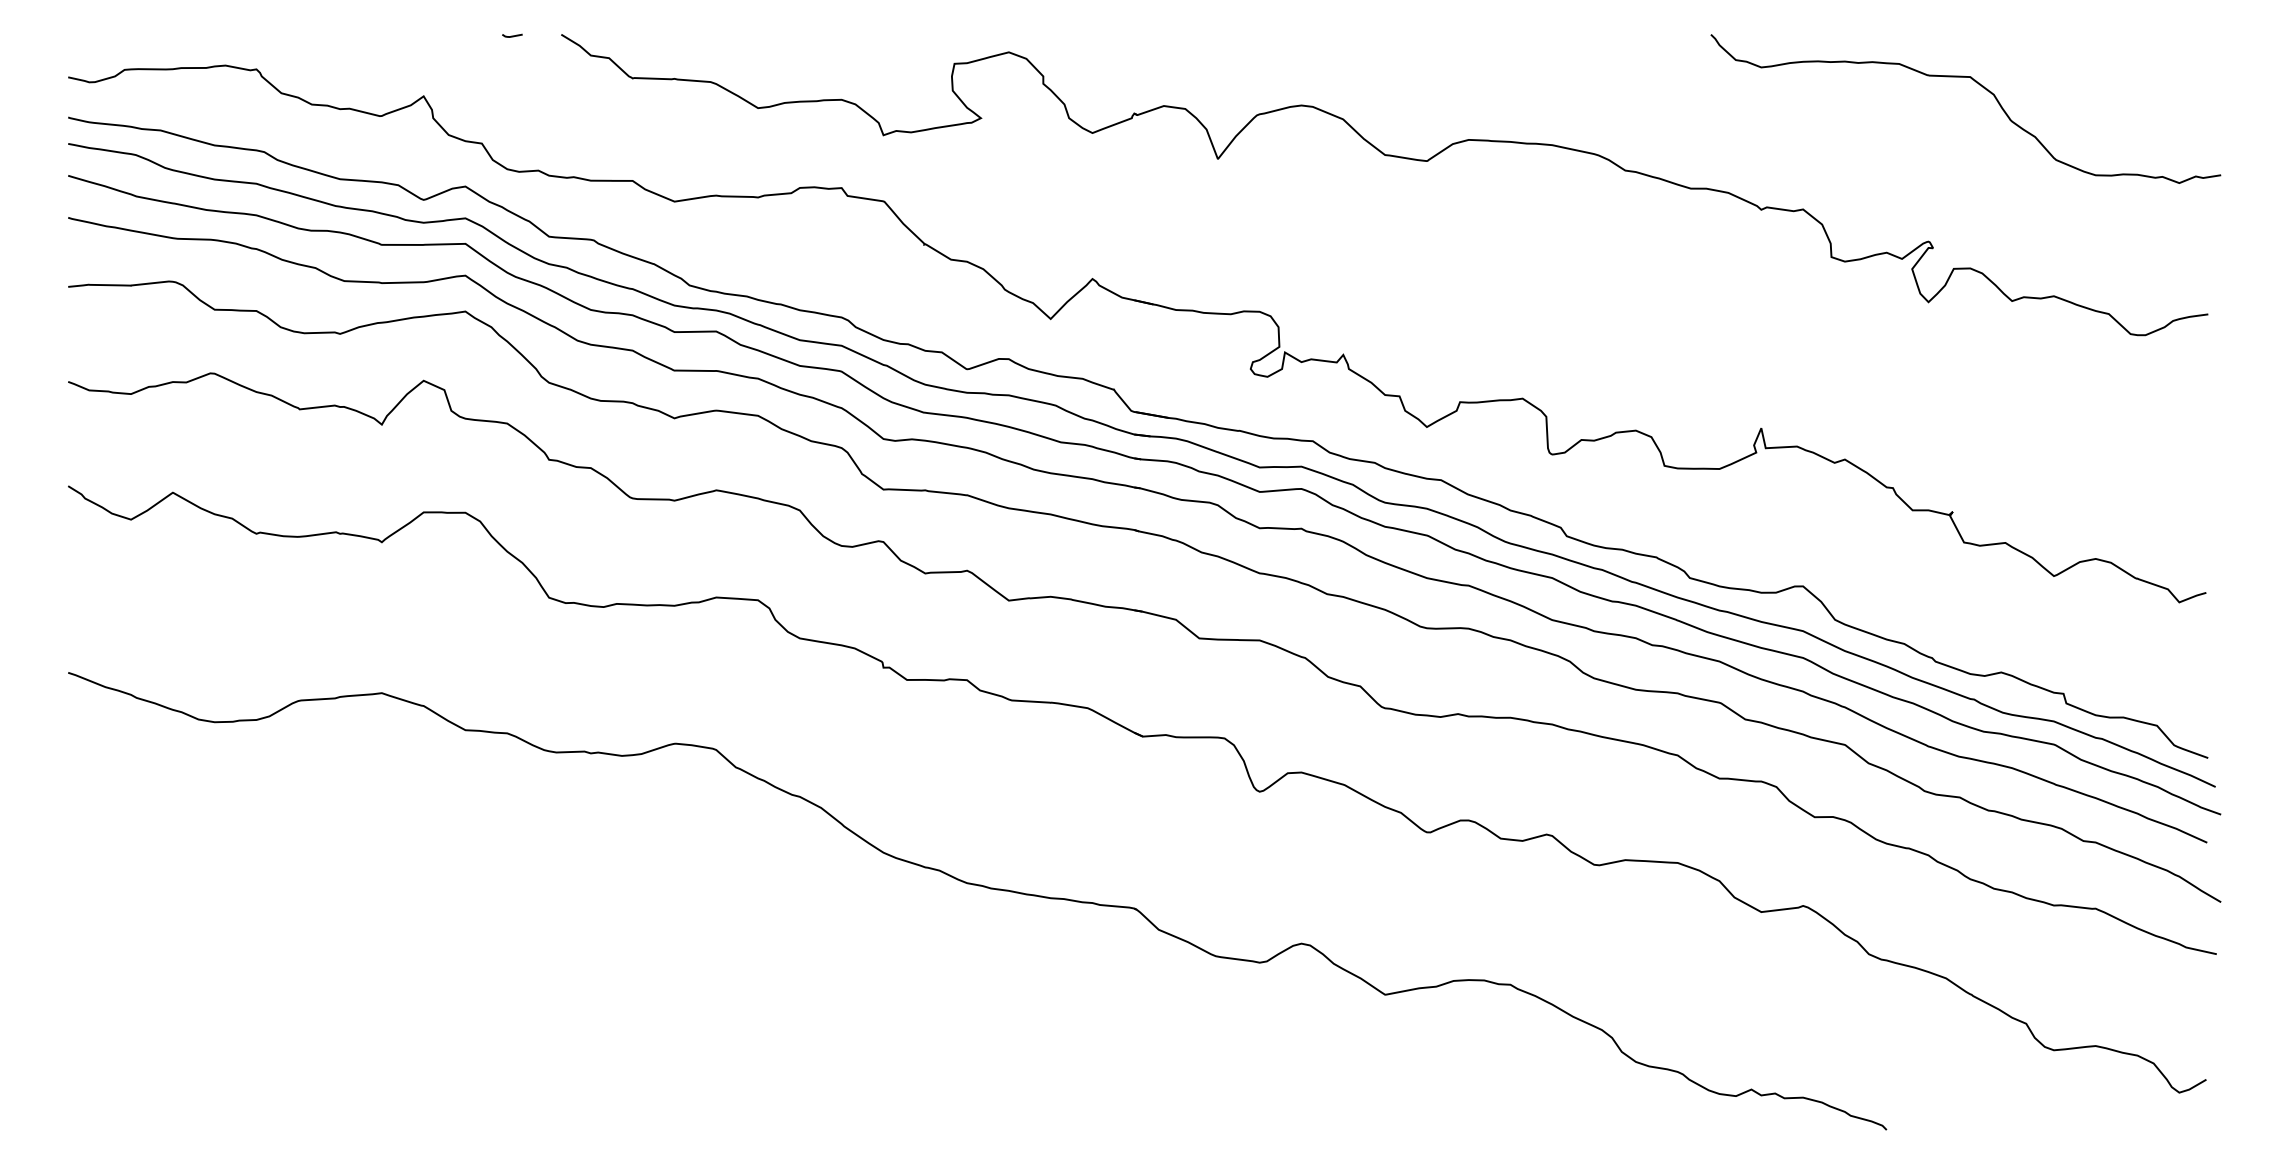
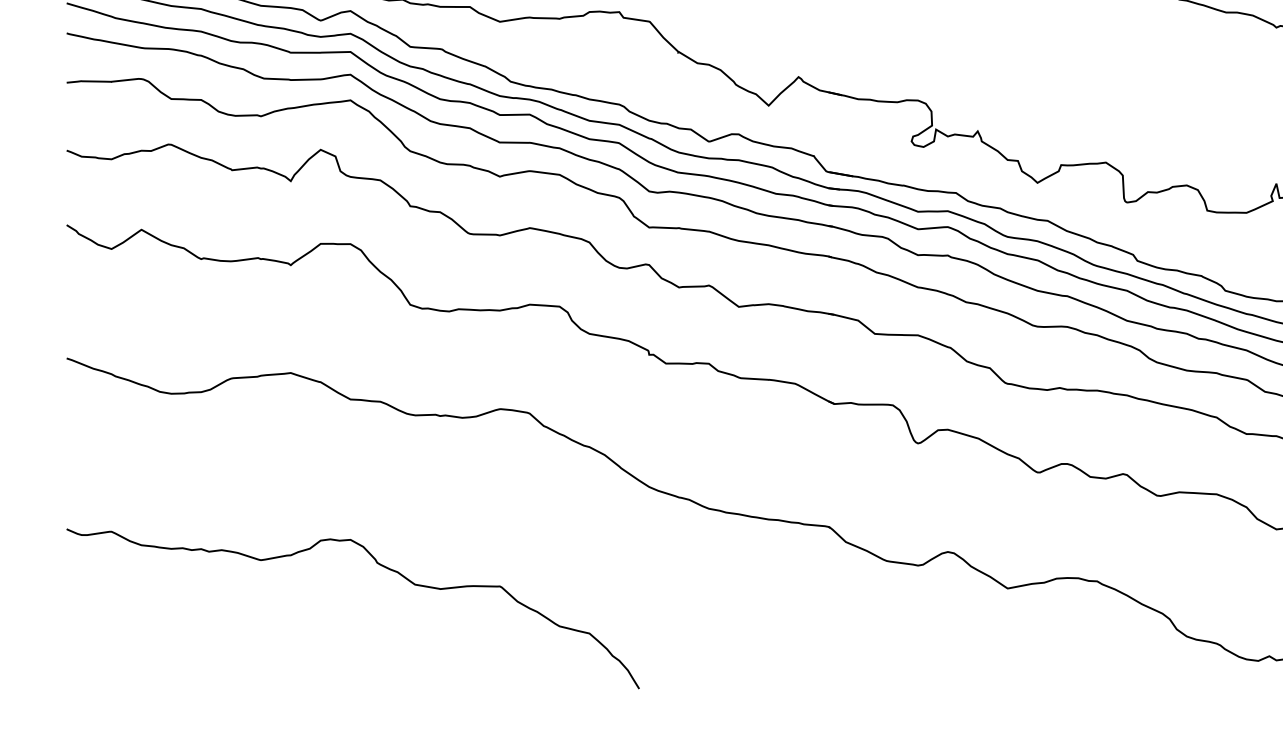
curve: (503, 960) -> (377, 564), added

